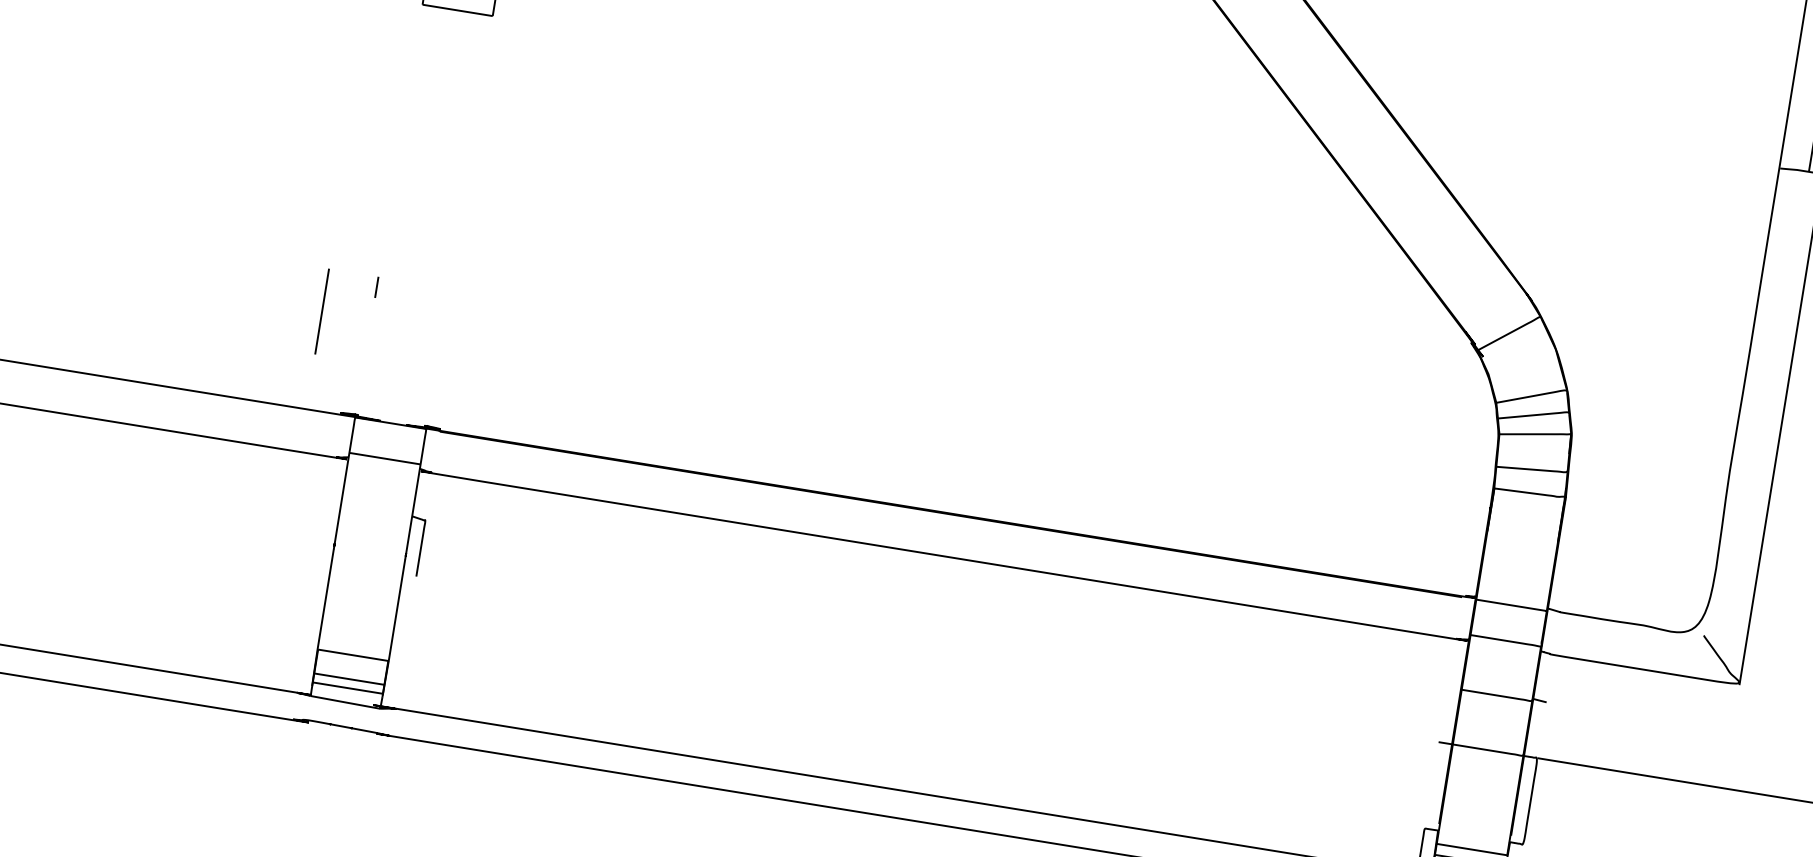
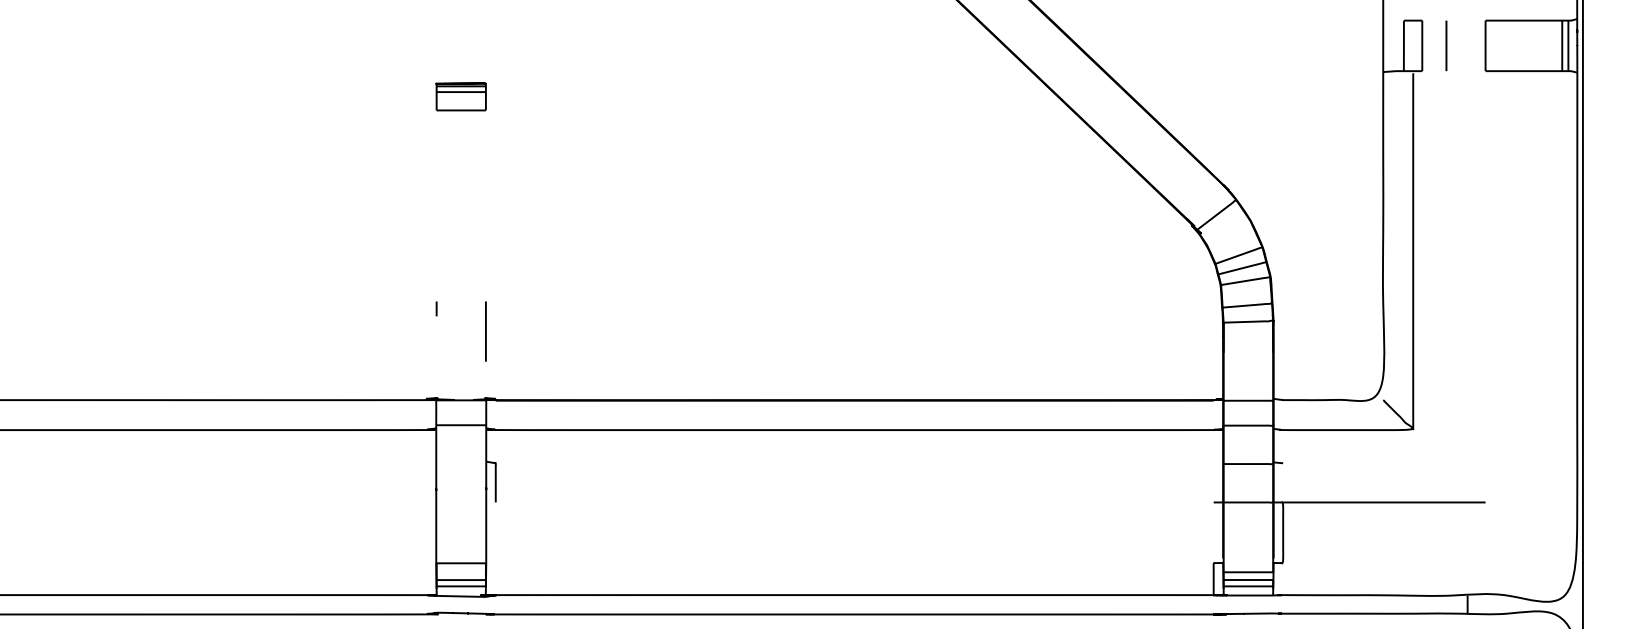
line: (321, 311) -> (485, 331), moved

